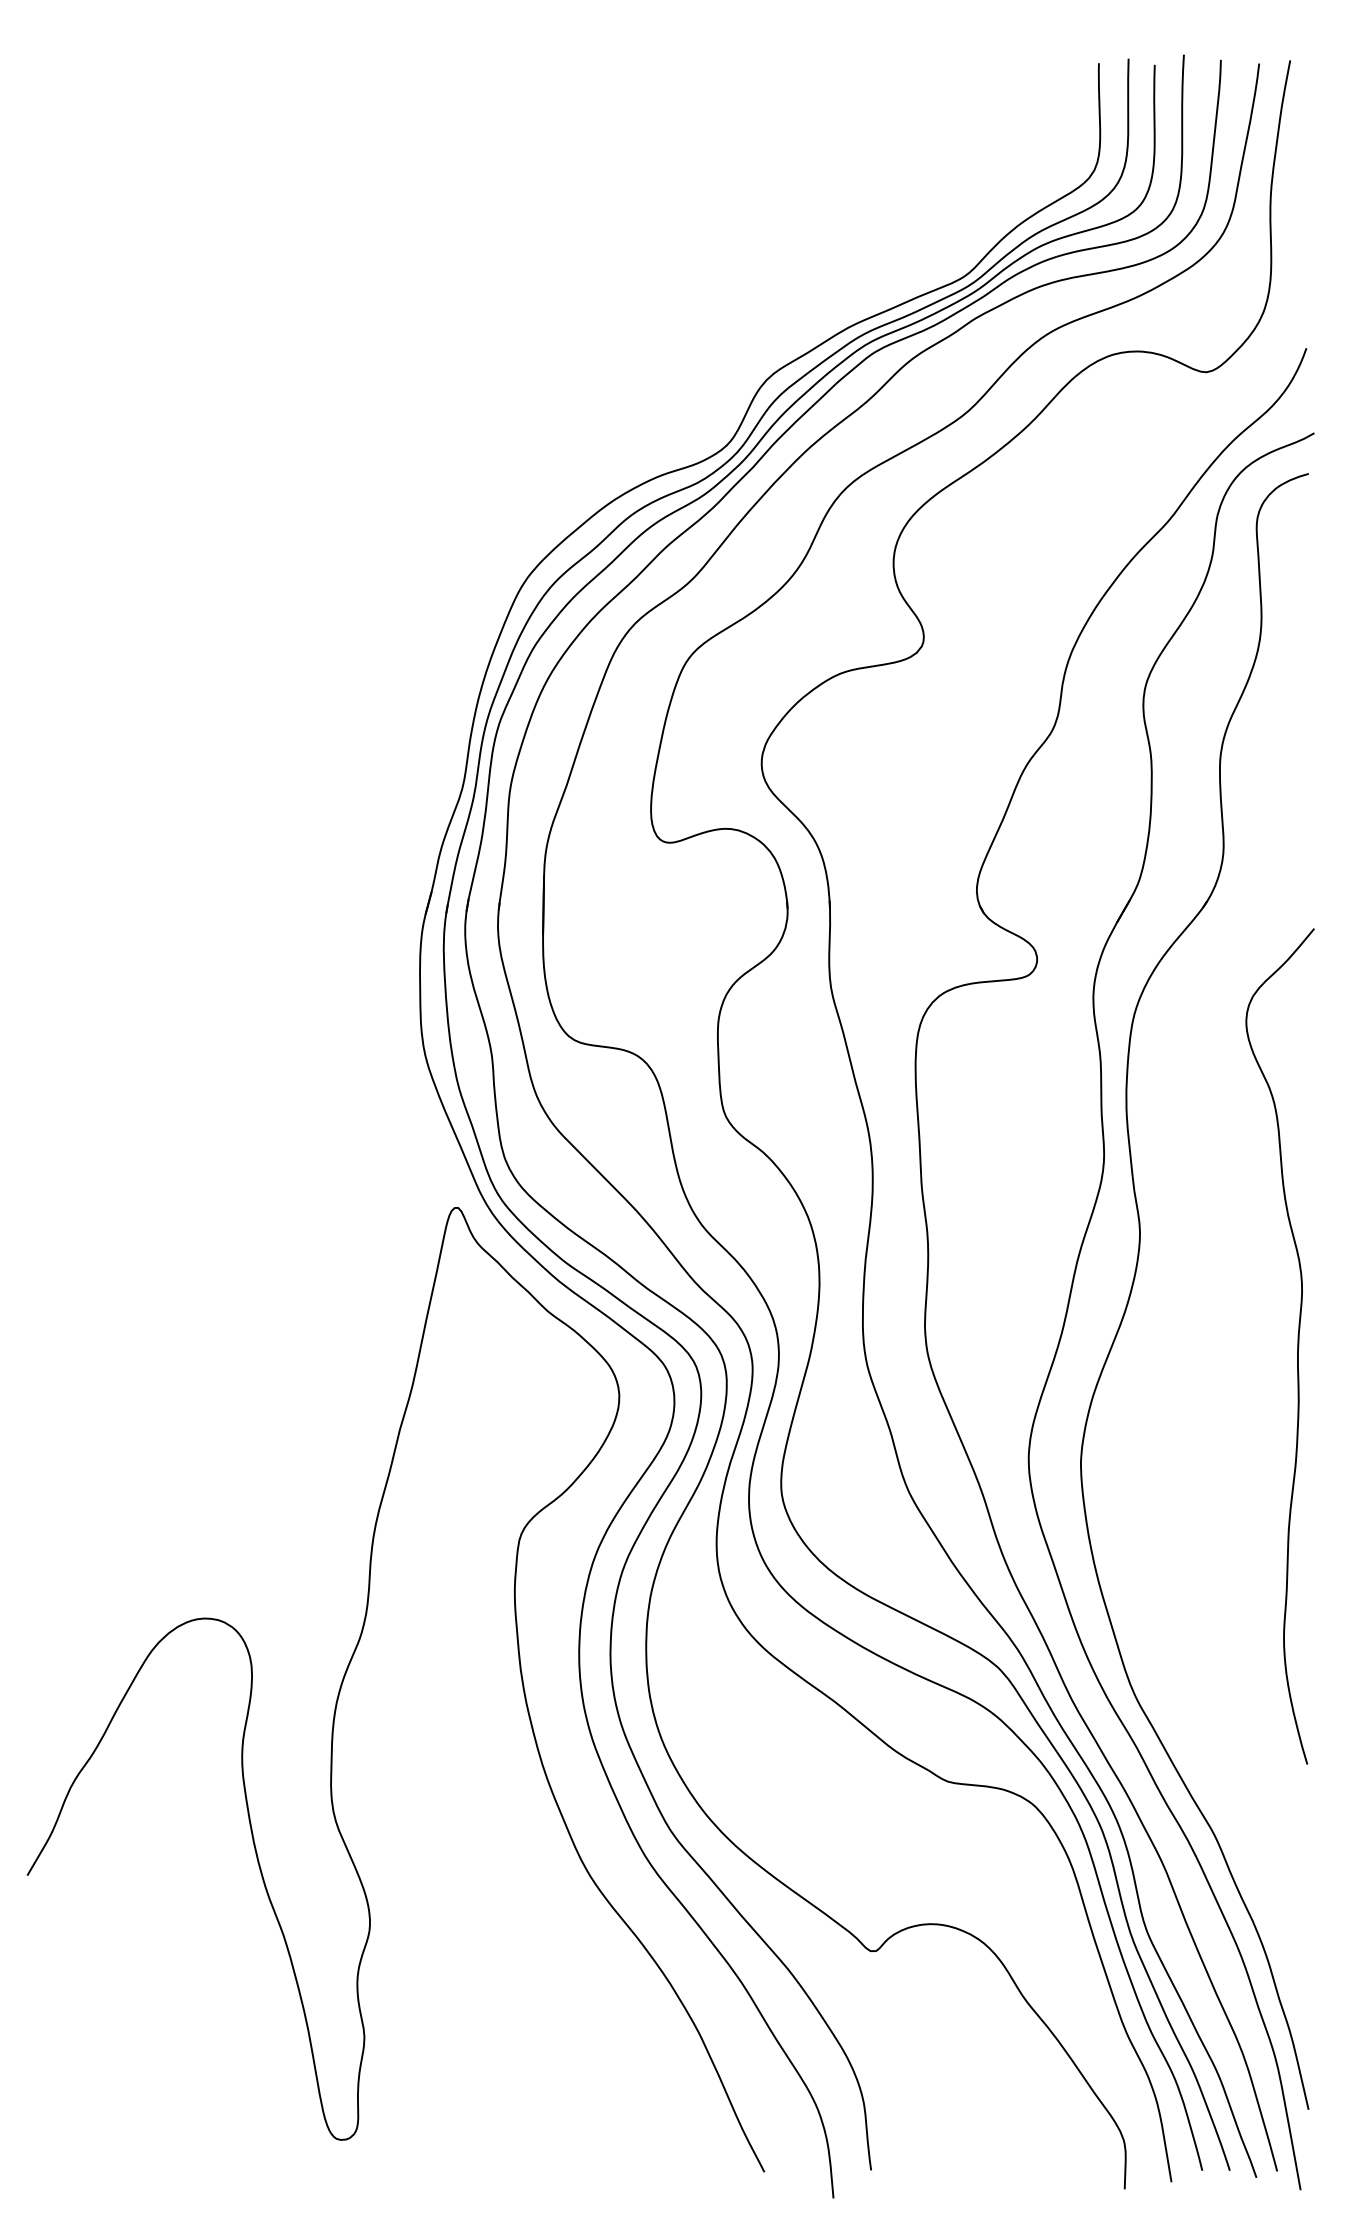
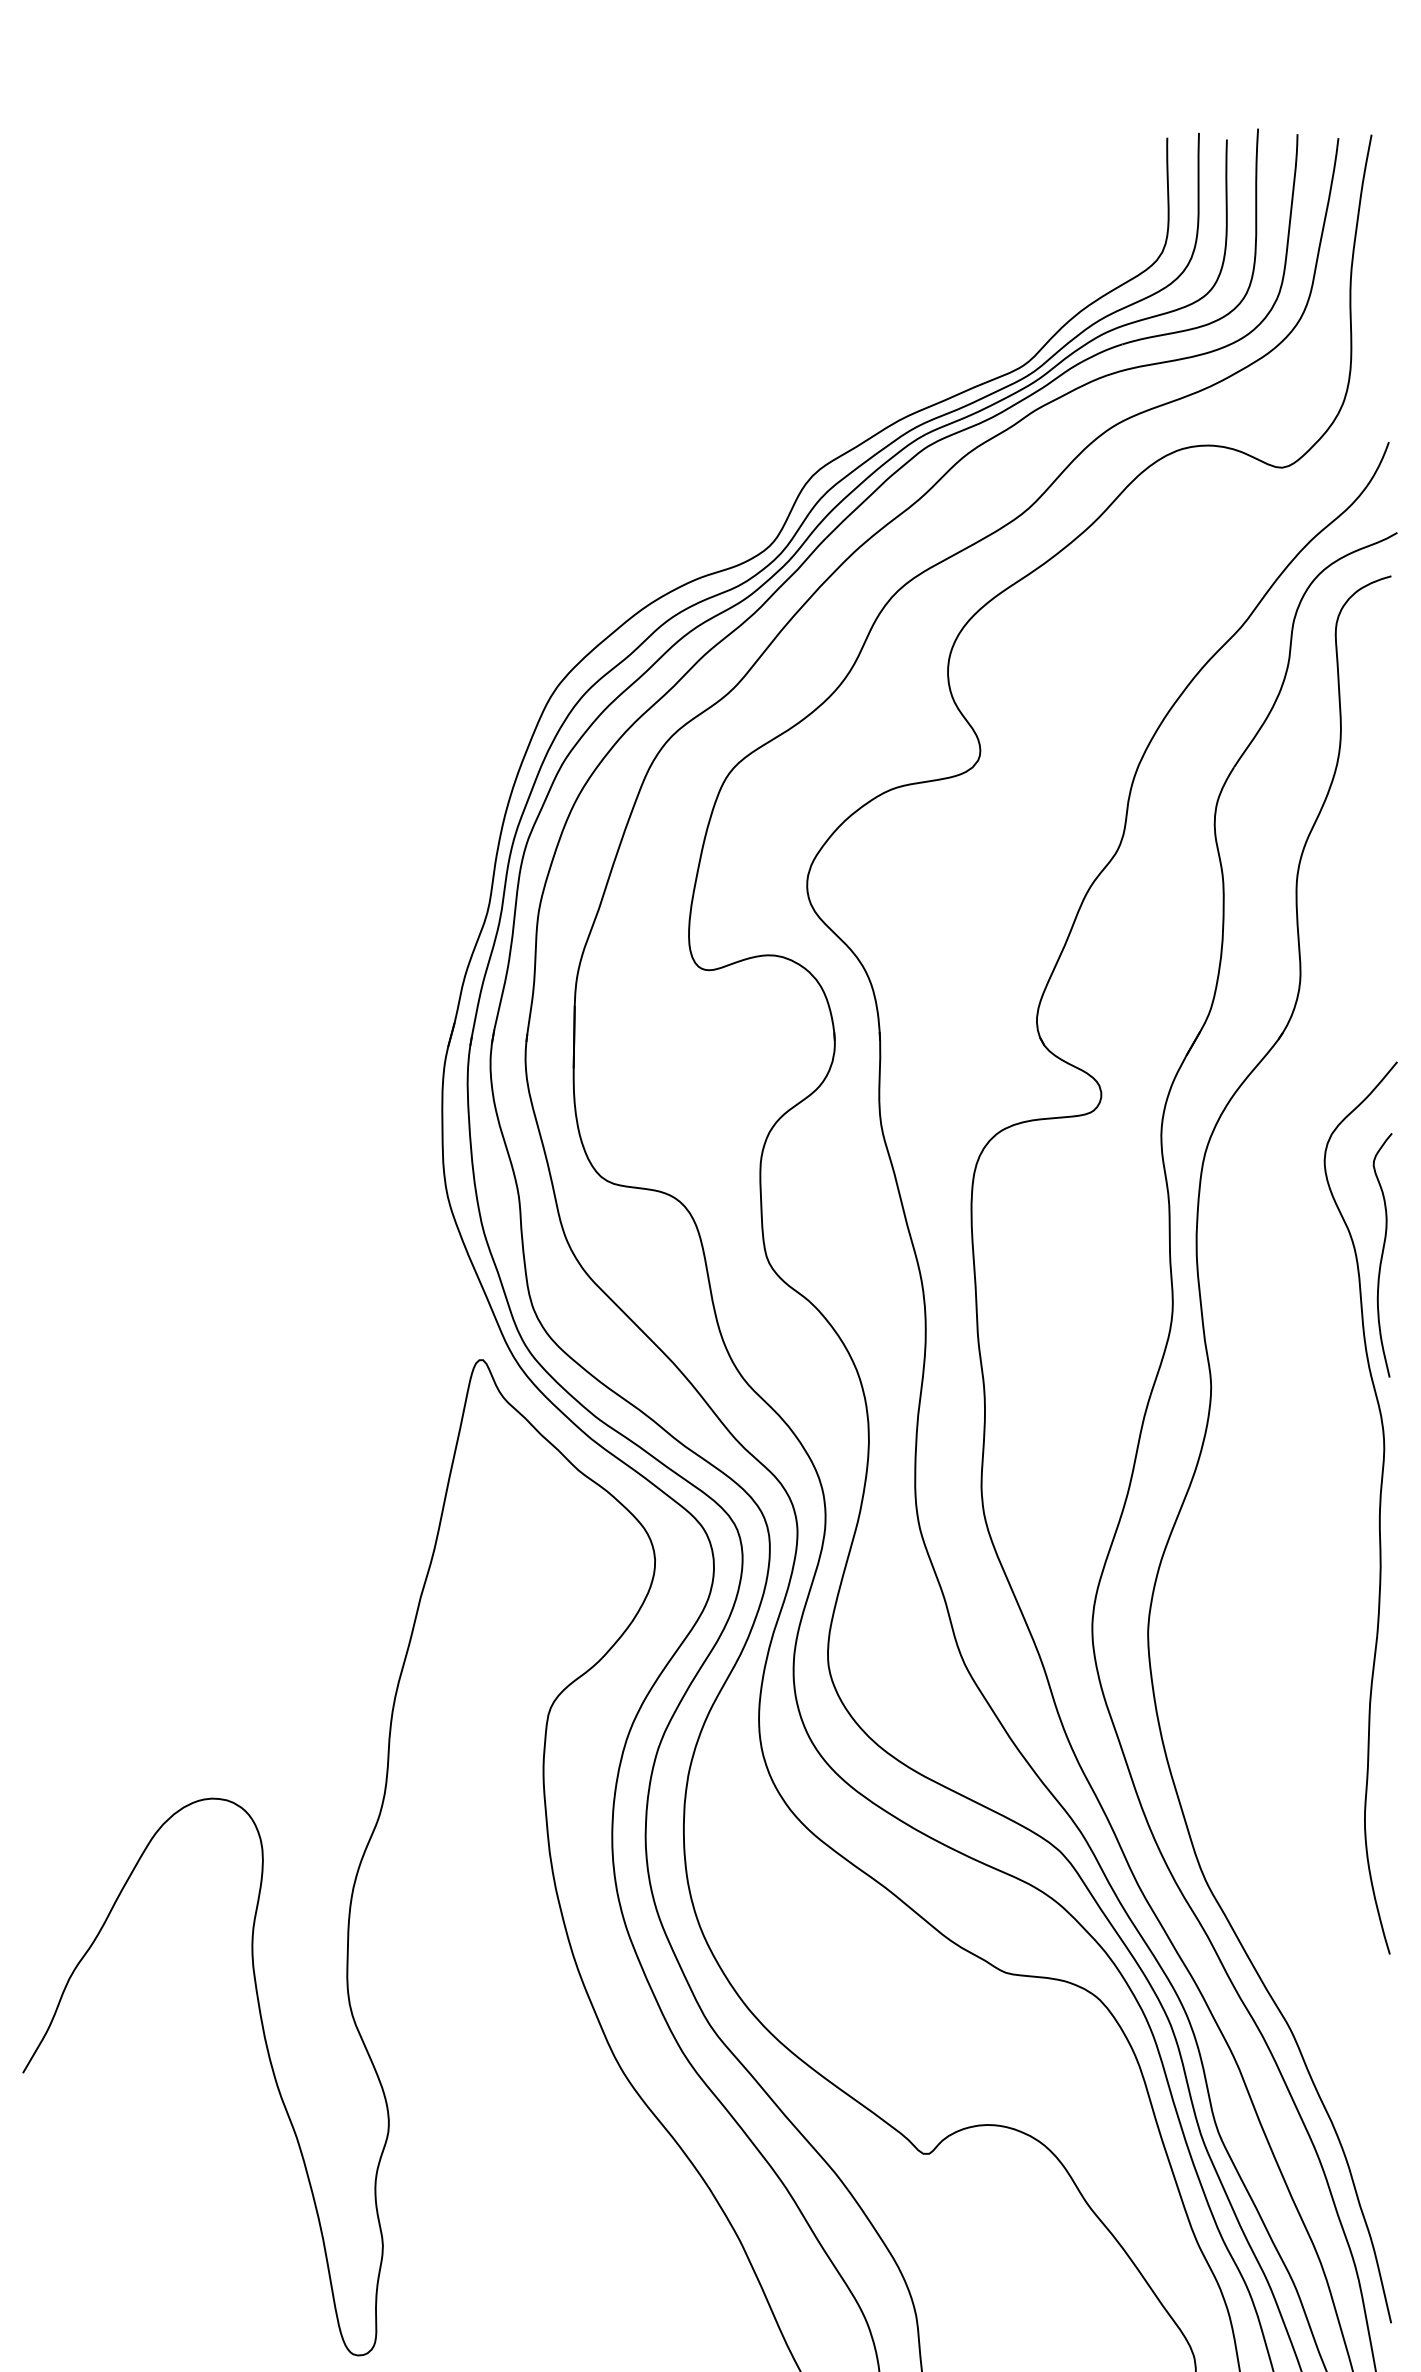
curve: (1300, 1109) -> (1382, 1255), added

